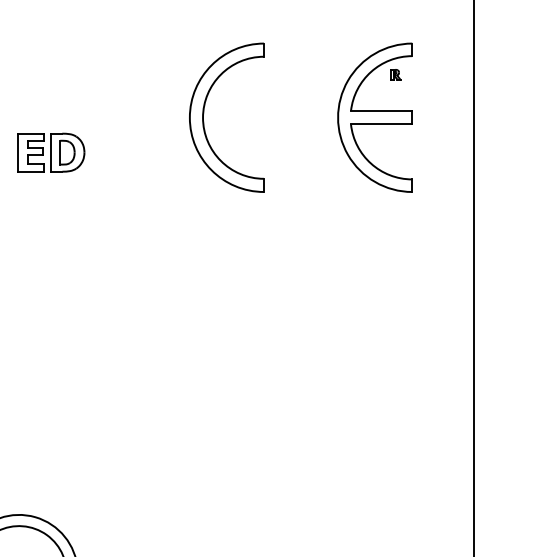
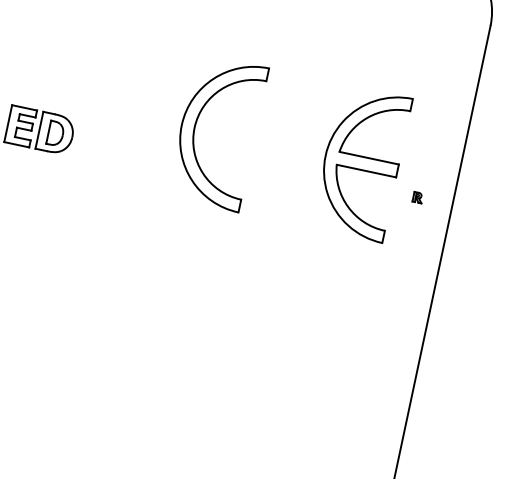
part: (395, 74) -> (417, 197), moved

